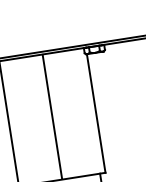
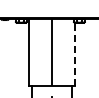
line: (96, 113) -> (75, 54), solid -> dashed

